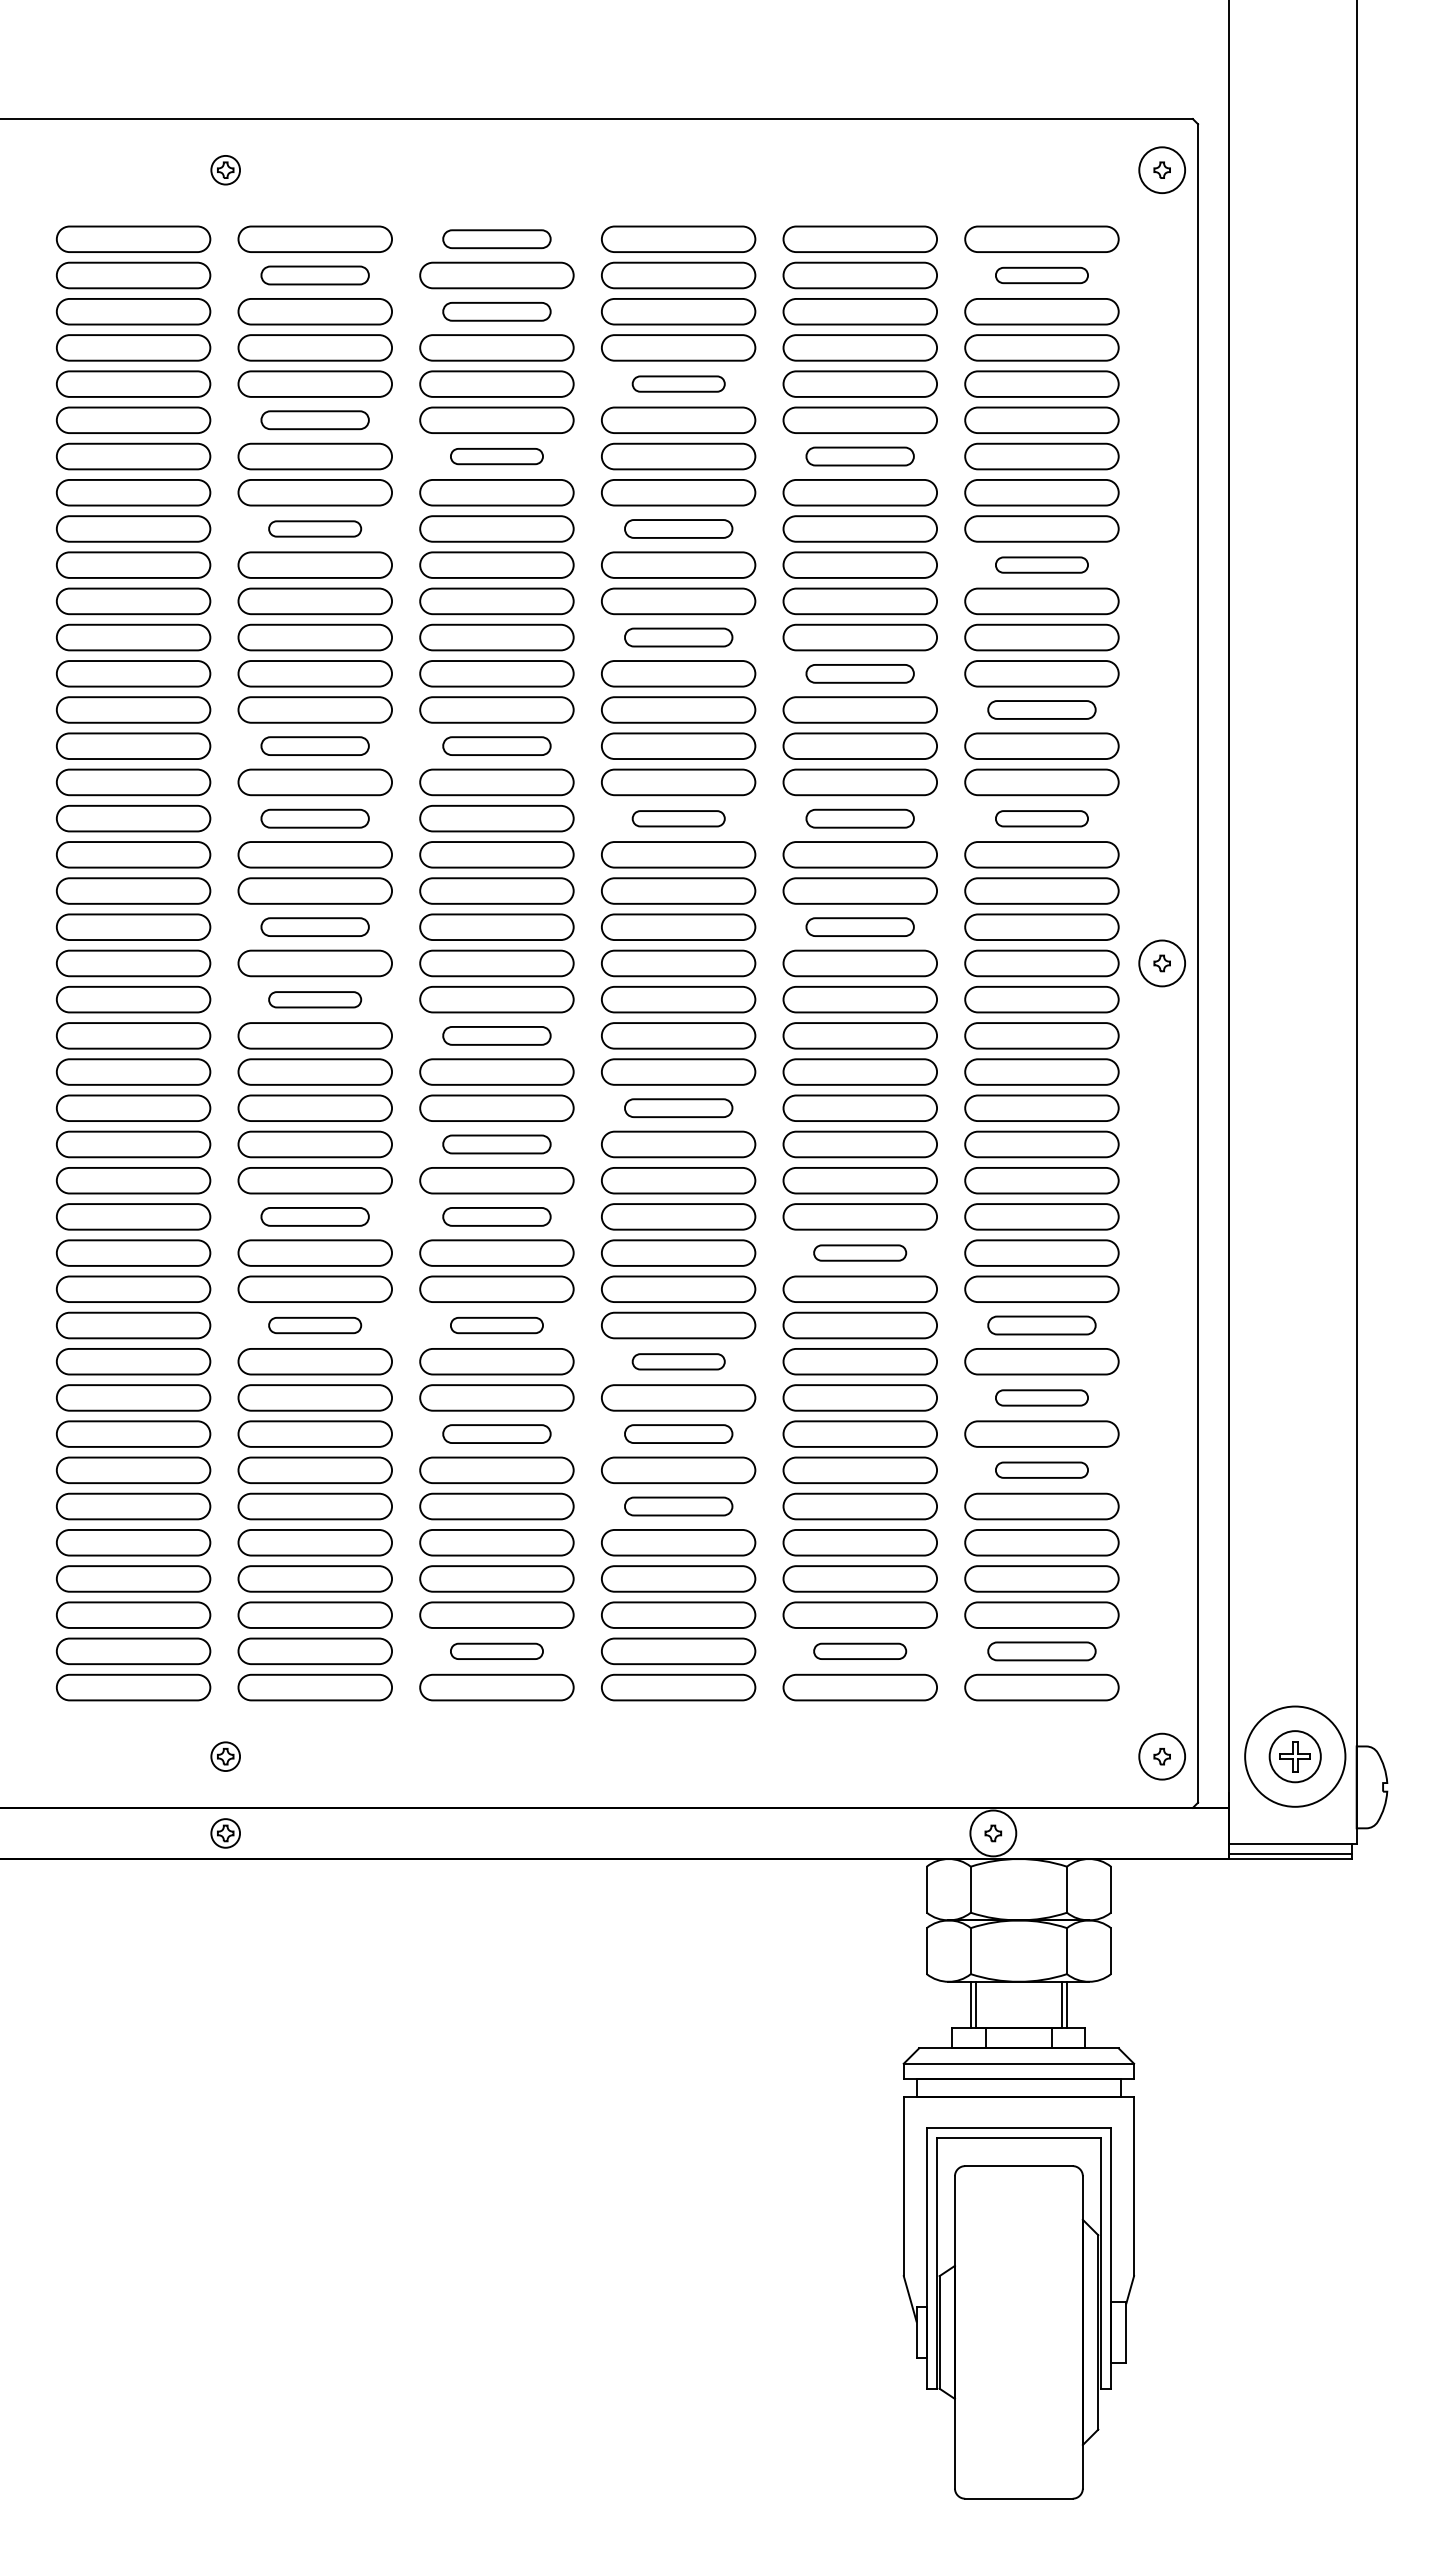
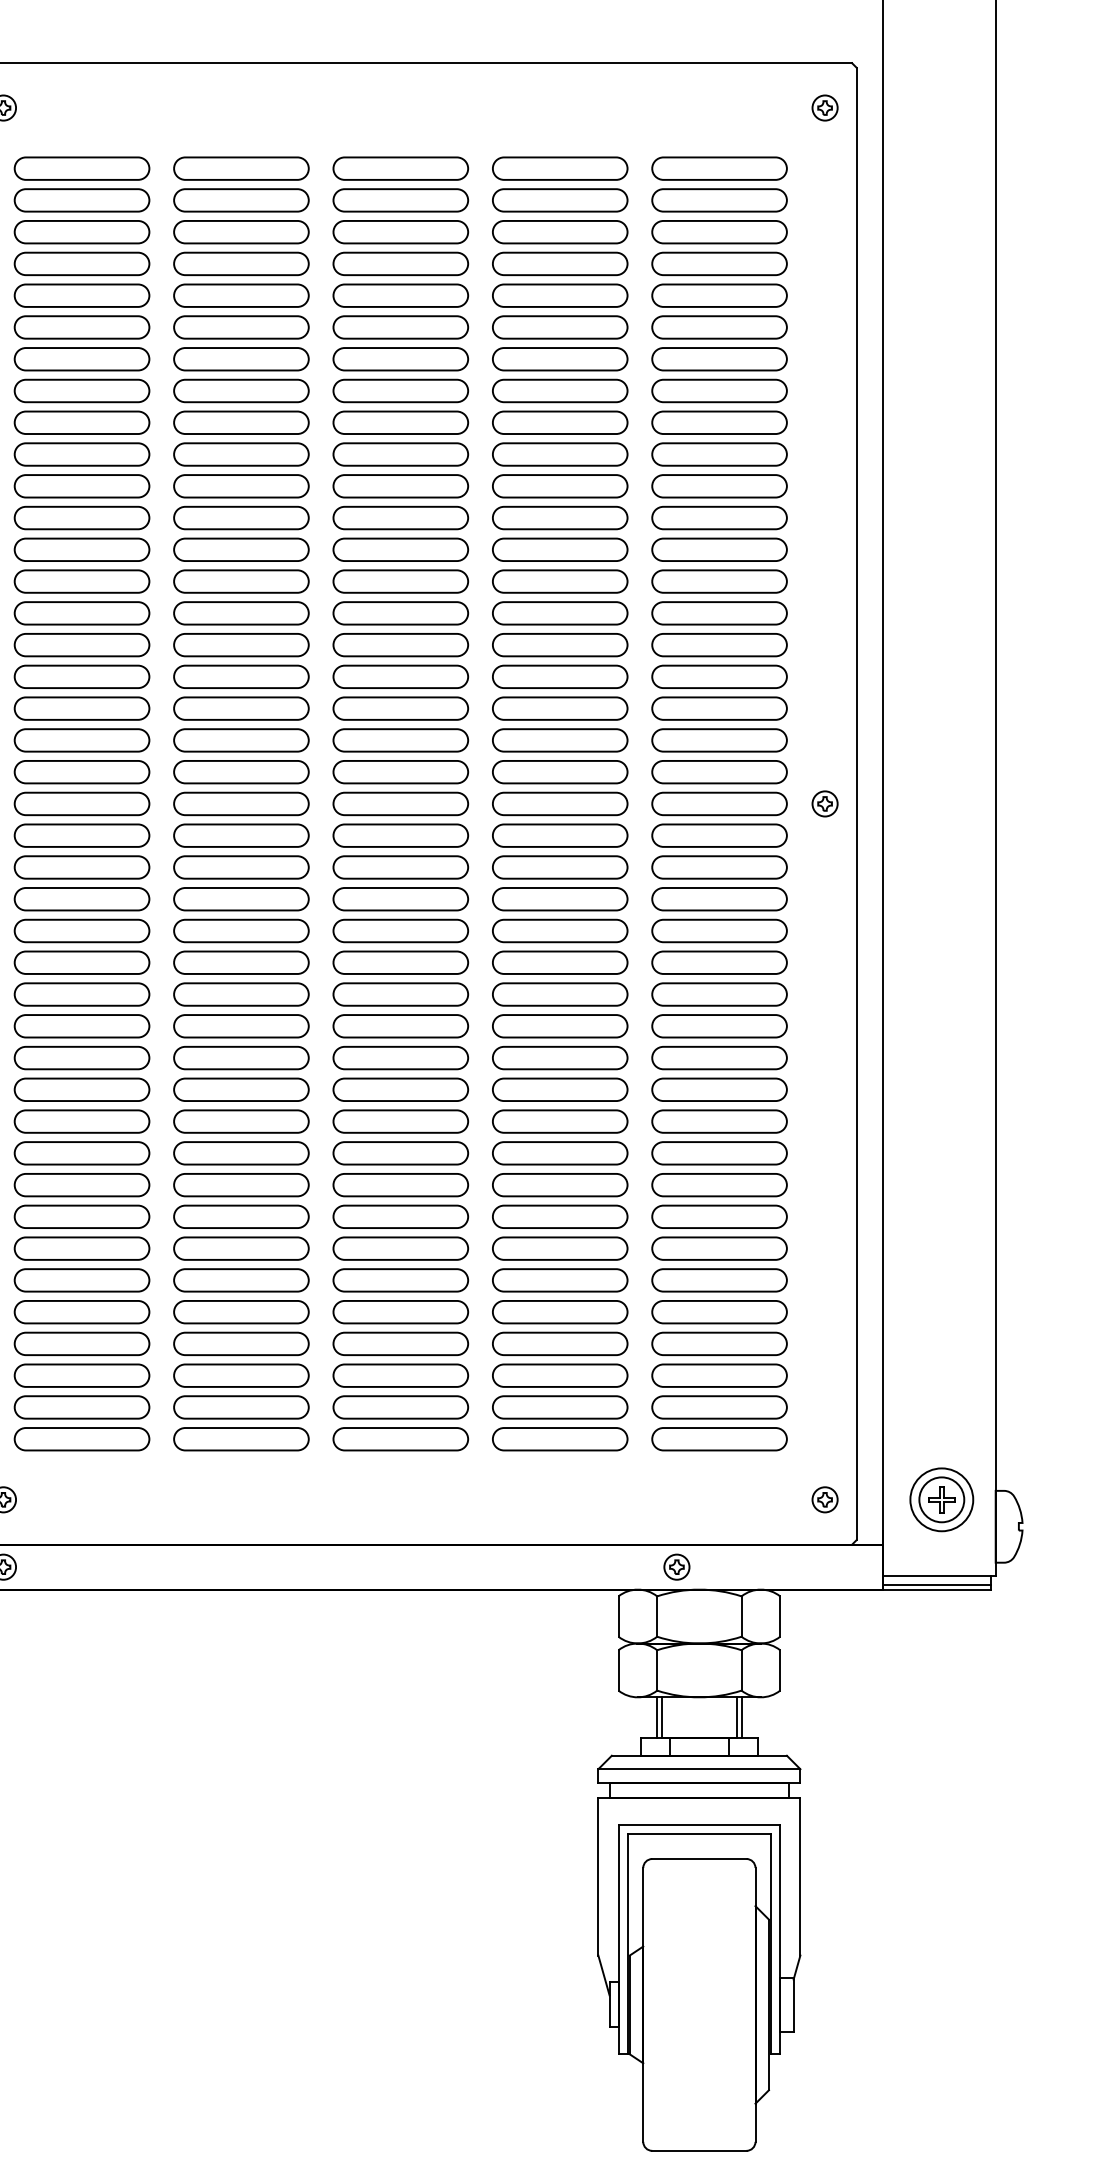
circle: (1161, 169) -> (824, 107), size x0.62
part: (496, 238) -> (241, 167), size x1.43
part: (314, 275) -> (81, 200), size x1.43
part: (1041, 275) -> (719, 200), size x1.67
part: (496, 311) -> (241, 231), size x1.43
part: (678, 383) -> (400, 295), size x1.67
part: (314, 419) -> (81, 326), size x1.43
part: (496, 456) -> (241, 359), size x1.67
part: (859, 456) -> (559, 359), size x1.43
part: (314, 528) -> (81, 422), size x1.67
part: (678, 528) -> (400, 422), size x1.43
part: (1041, 564) -> (719, 453), size x1.67
part: (678, 637) -> (400, 517), size x1.43
part: (859, 673) -> (559, 549), size x1.43
part: (1041, 709) -> (719, 581), size x1.43
part: (314, 745) -> (81, 612), size x1.43
part: (496, 745) -> (241, 612), size x1.43
part: (314, 818) -> (81, 676), size x1.43
part: (678, 818) -> (400, 676), size x1.67
part: (859, 818) -> (559, 676), size x1.43
part: (1041, 818) -> (719, 676), size x1.67
part: (314, 926) -> (81, 771), size x1.43
part: (859, 926) -> (559, 771), size x1.43
circle: (1161, 963) -> (824, 803), size x0.62
part: (314, 999) -> (81, 835), size x1.67
part: (496, 1035) -> (241, 867), size x1.43
part: (678, 1107) -> (400, 930), size x1.43
part: (496, 1144) -> (241, 962), size x1.43
part: (314, 1216) -> (81, 1025), size x1.43
part: (496, 1216) -> (241, 1025), size x1.43
part: (859, 1252) -> (559, 1057), size x1.67
part: (314, 1325) -> (81, 1121), size x1.67
part: (496, 1325) -> (241, 1121), size x1.67
part: (1041, 1325) -> (719, 1121), size x1.43
part: (678, 1361) -> (400, 1153), size x1.67
part: (1041, 1397) -> (719, 1184), size x1.67
part: (496, 1433) -> (241, 1216), size x1.43
part: (678, 1433) -> (400, 1216), size x1.43
part: (1041, 1469) -> (719, 1247), size x1.67
part: (678, 1506) -> (400, 1280), size x1.43
part: (496, 1651) -> (241, 1407), size x1.67
part: (859, 1651) -> (559, 1407), size x1.67
part: (1041, 1651) -> (719, 1407), size x1.43
circle: (1161, 1756) -> (824, 1499), size x0.62
circle: (1295, 1756) -> (942, 1499), size x0.71
circle: (993, 1833) -> (677, 1567), size x0.62

